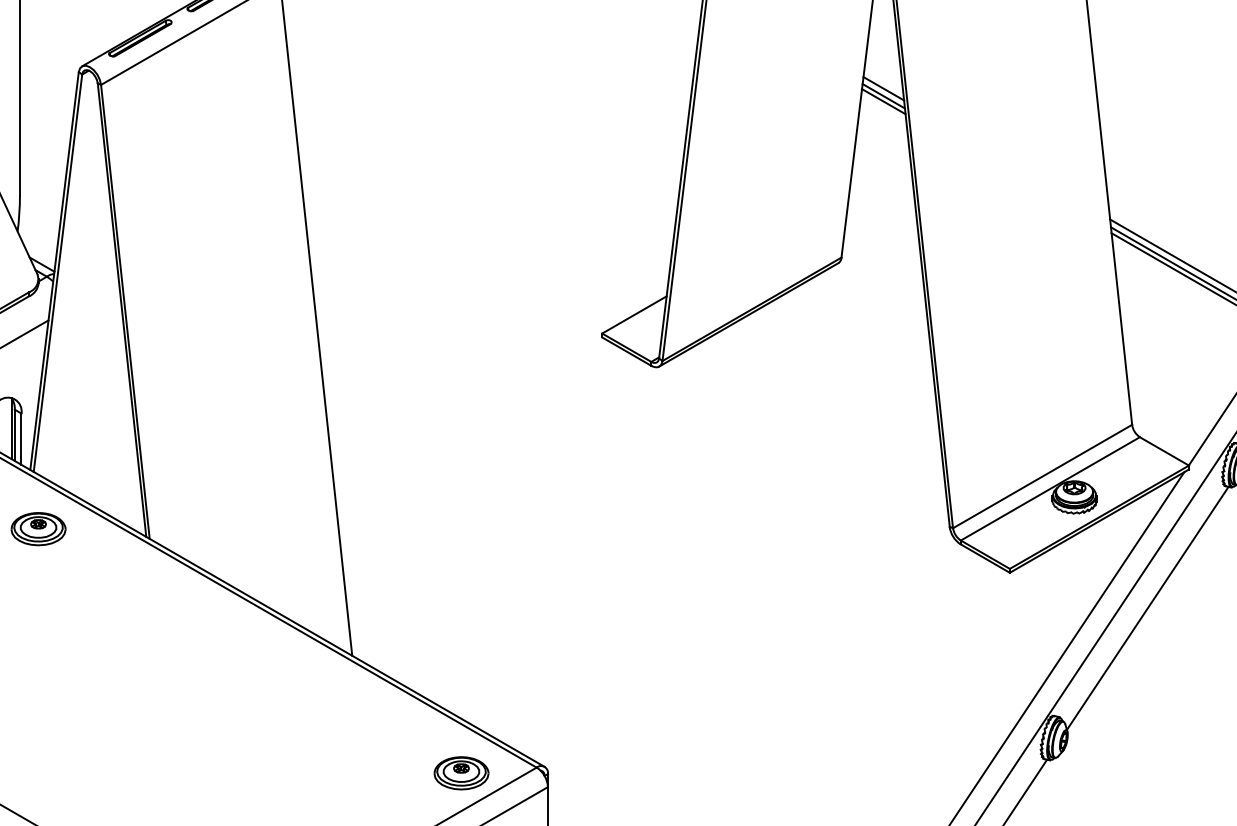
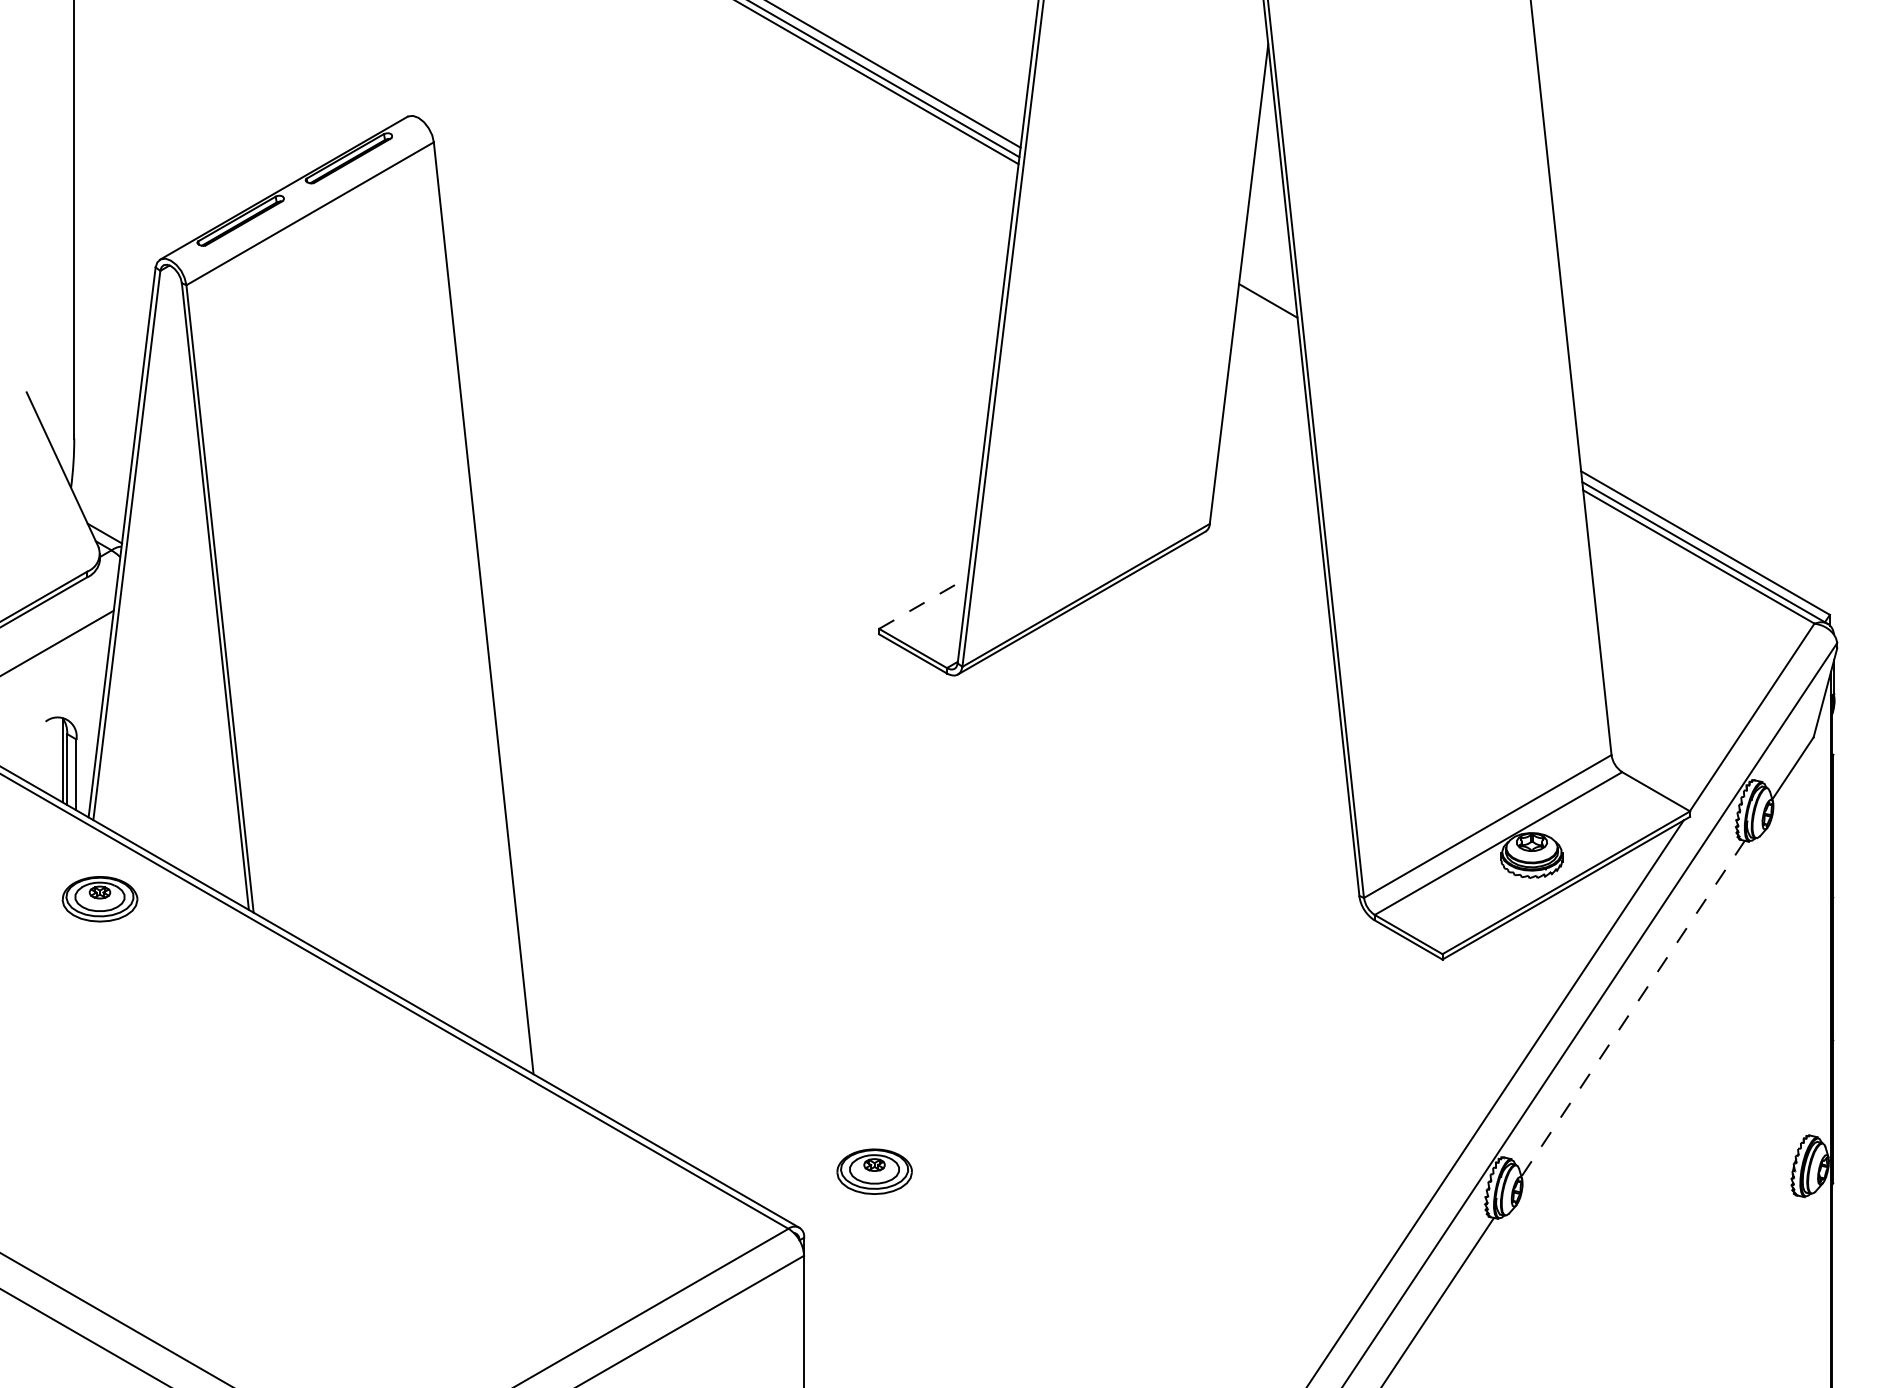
line: (883, 88) -> (1268, 290), removed
line: (883, 101) -> (1268, 308), removed
line: (635, 314) -> (924, 602), solid -> dashed
line: (1148, 608) -> (1633, 1008), solid -> dashed
part: (461, 773) -> (874, 1171), moved

